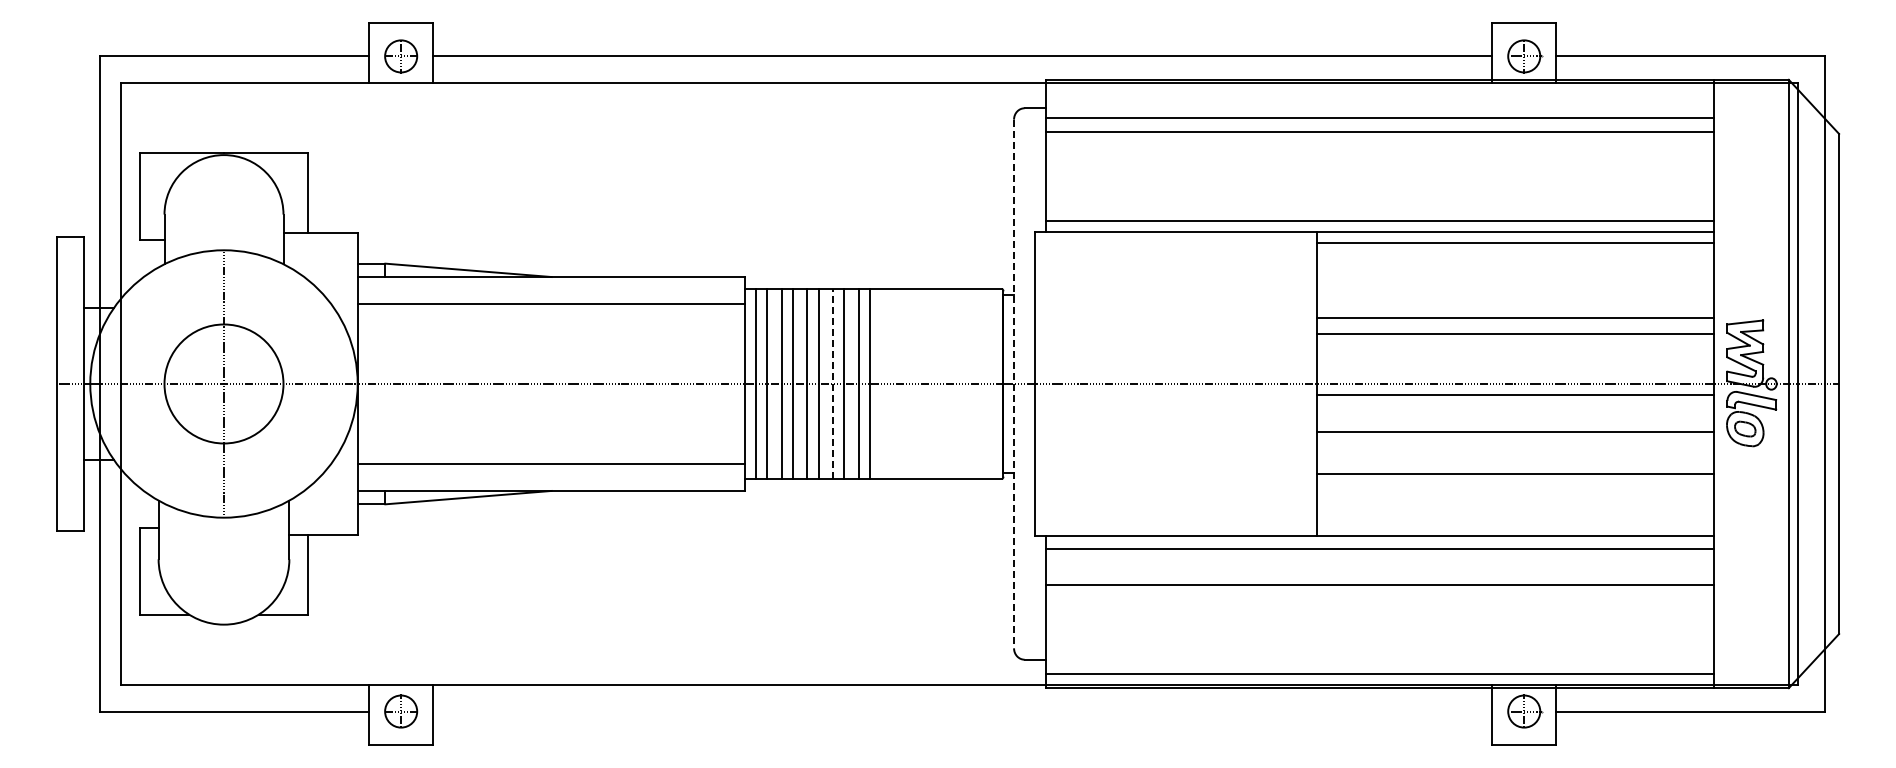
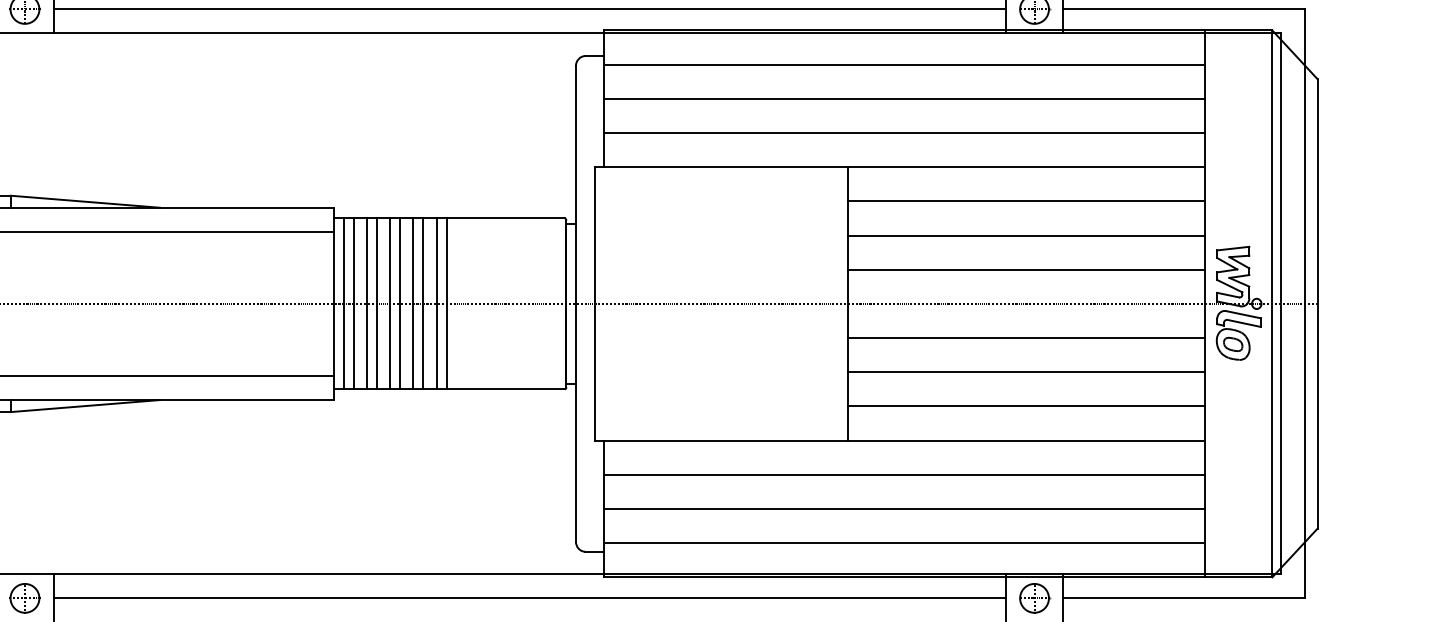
line: (1379, 131) -> (904, 98), moved
line: (1379, 220) -> (904, 132), moved
line: (1515, 242) -> (1026, 200), moved
line: (1515, 318) -> (1026, 270), moved
line: (1515, 333) -> (1026, 235), moved
line: (833, 383) -> (413, 303), dashed -> solid
line: (1014, 384) -> (576, 304), dashed -> solid
line: (1515, 394) -> (1026, 337), moved
line: (1515, 432) -> (1026, 372), moved
line: (1515, 474) -> (1026, 406), moved
line: (1379, 549) -> (904, 475), moved
line: (1379, 585) -> (904, 509), moved
line: (1379, 674) -> (904, 543), moved
line: (962, 711) -> (529, 598), added

